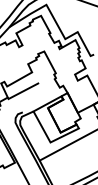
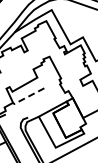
line: (22, 91) -> (27, 96), solid -> dashed

